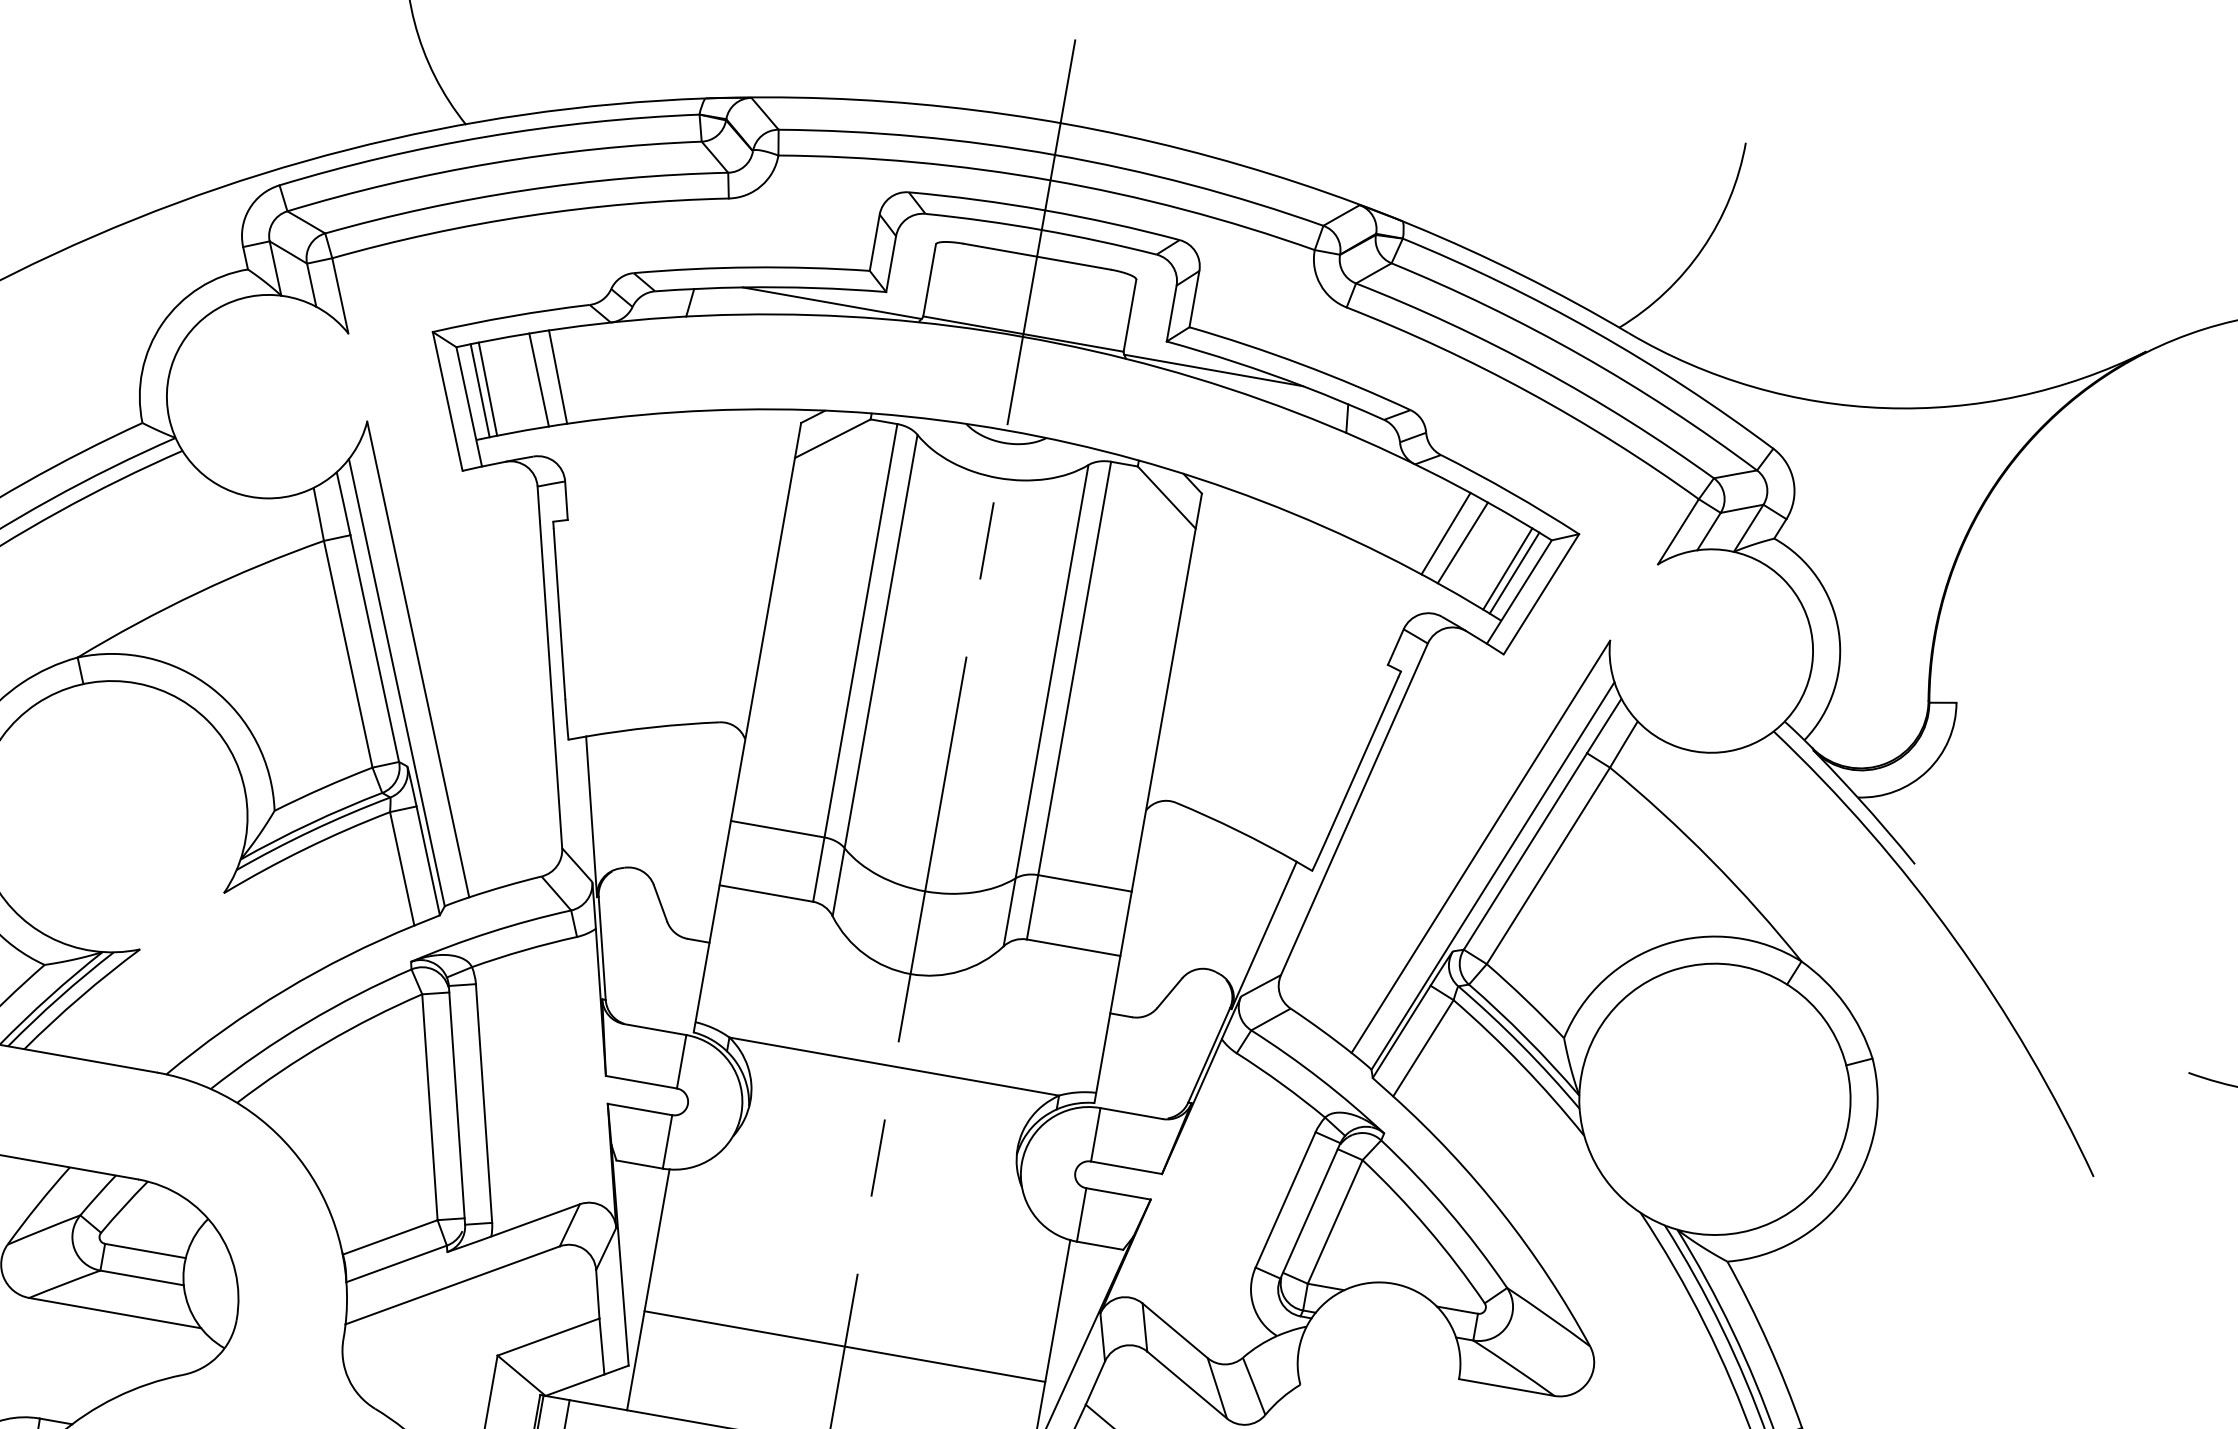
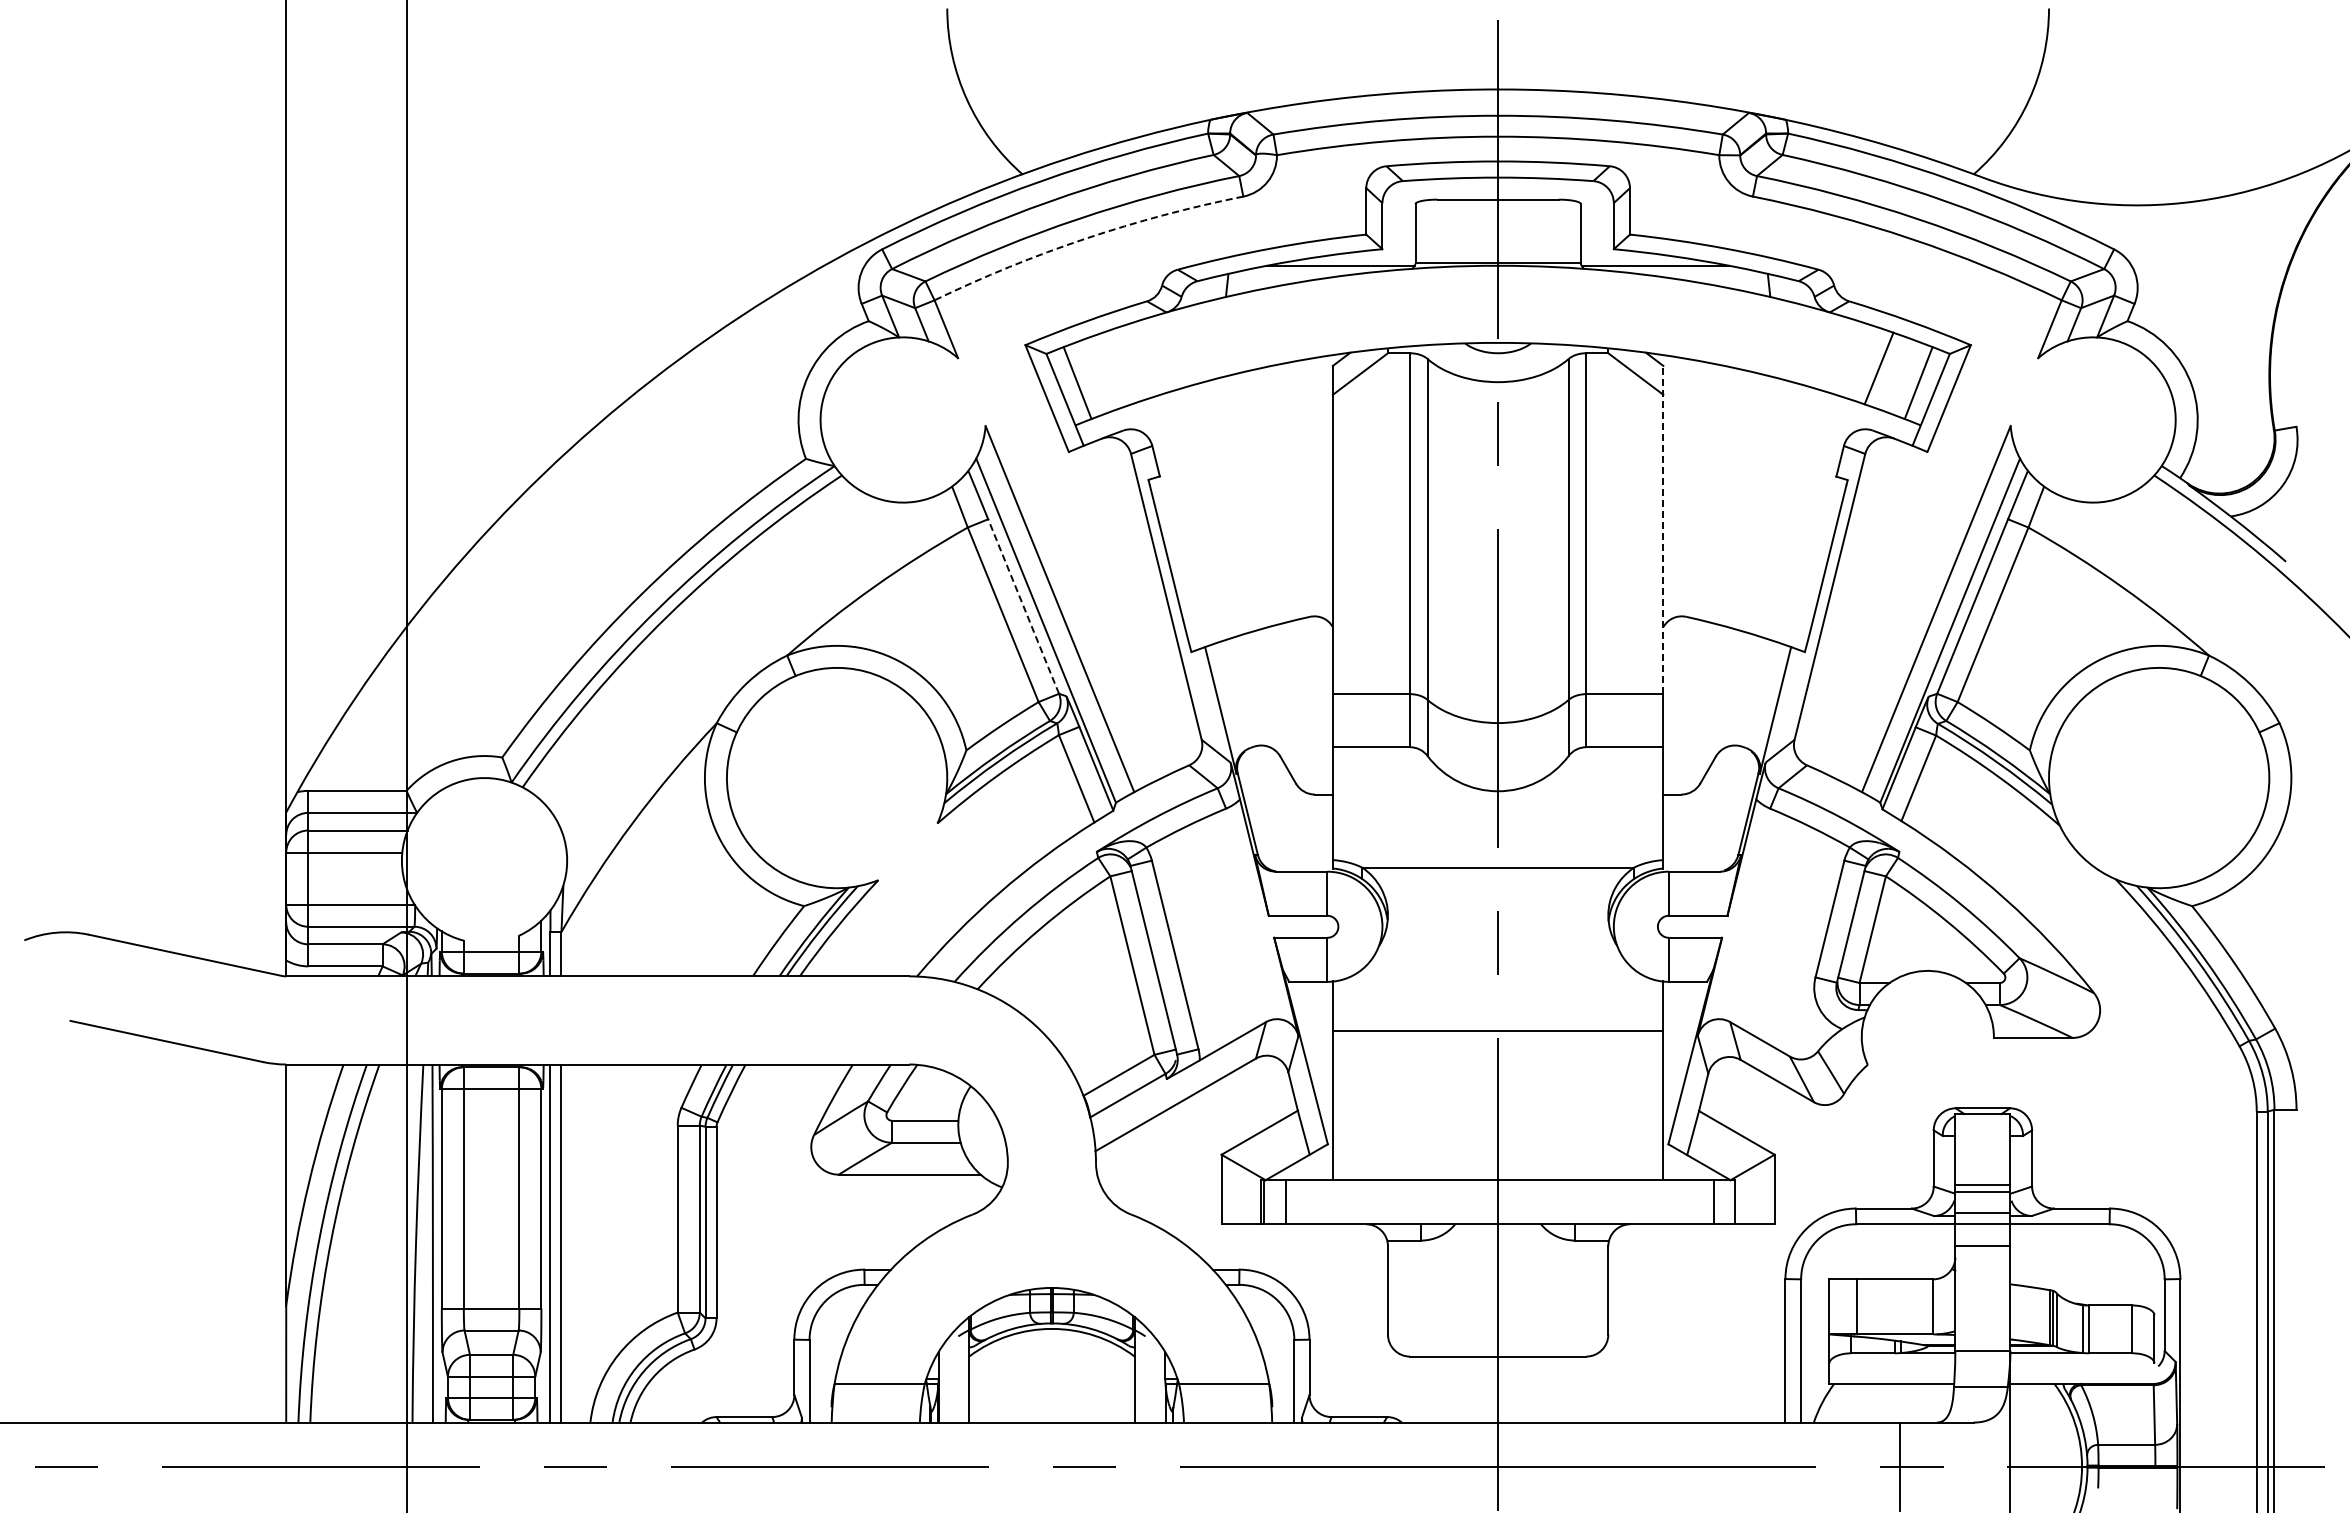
arc: (528, 215) -> (1085, 238), solid -> dashed
line: (557, 376) -> (1131, 363), removed
line: (538, 379) -> (1116, 368), removed
line: (480, 390) -> (1071, 385), removed
line: (1446, 533) -> (1864, 363), removed
line: (1514, 573) -> (1924, 385), removed
line: (374, 648) -> (1023, 606), solid -> dashed
line: (1167, 691) -> (1663, 529), solid -> dashed
line: (844, 1346) -> (1497, 1030), moved

